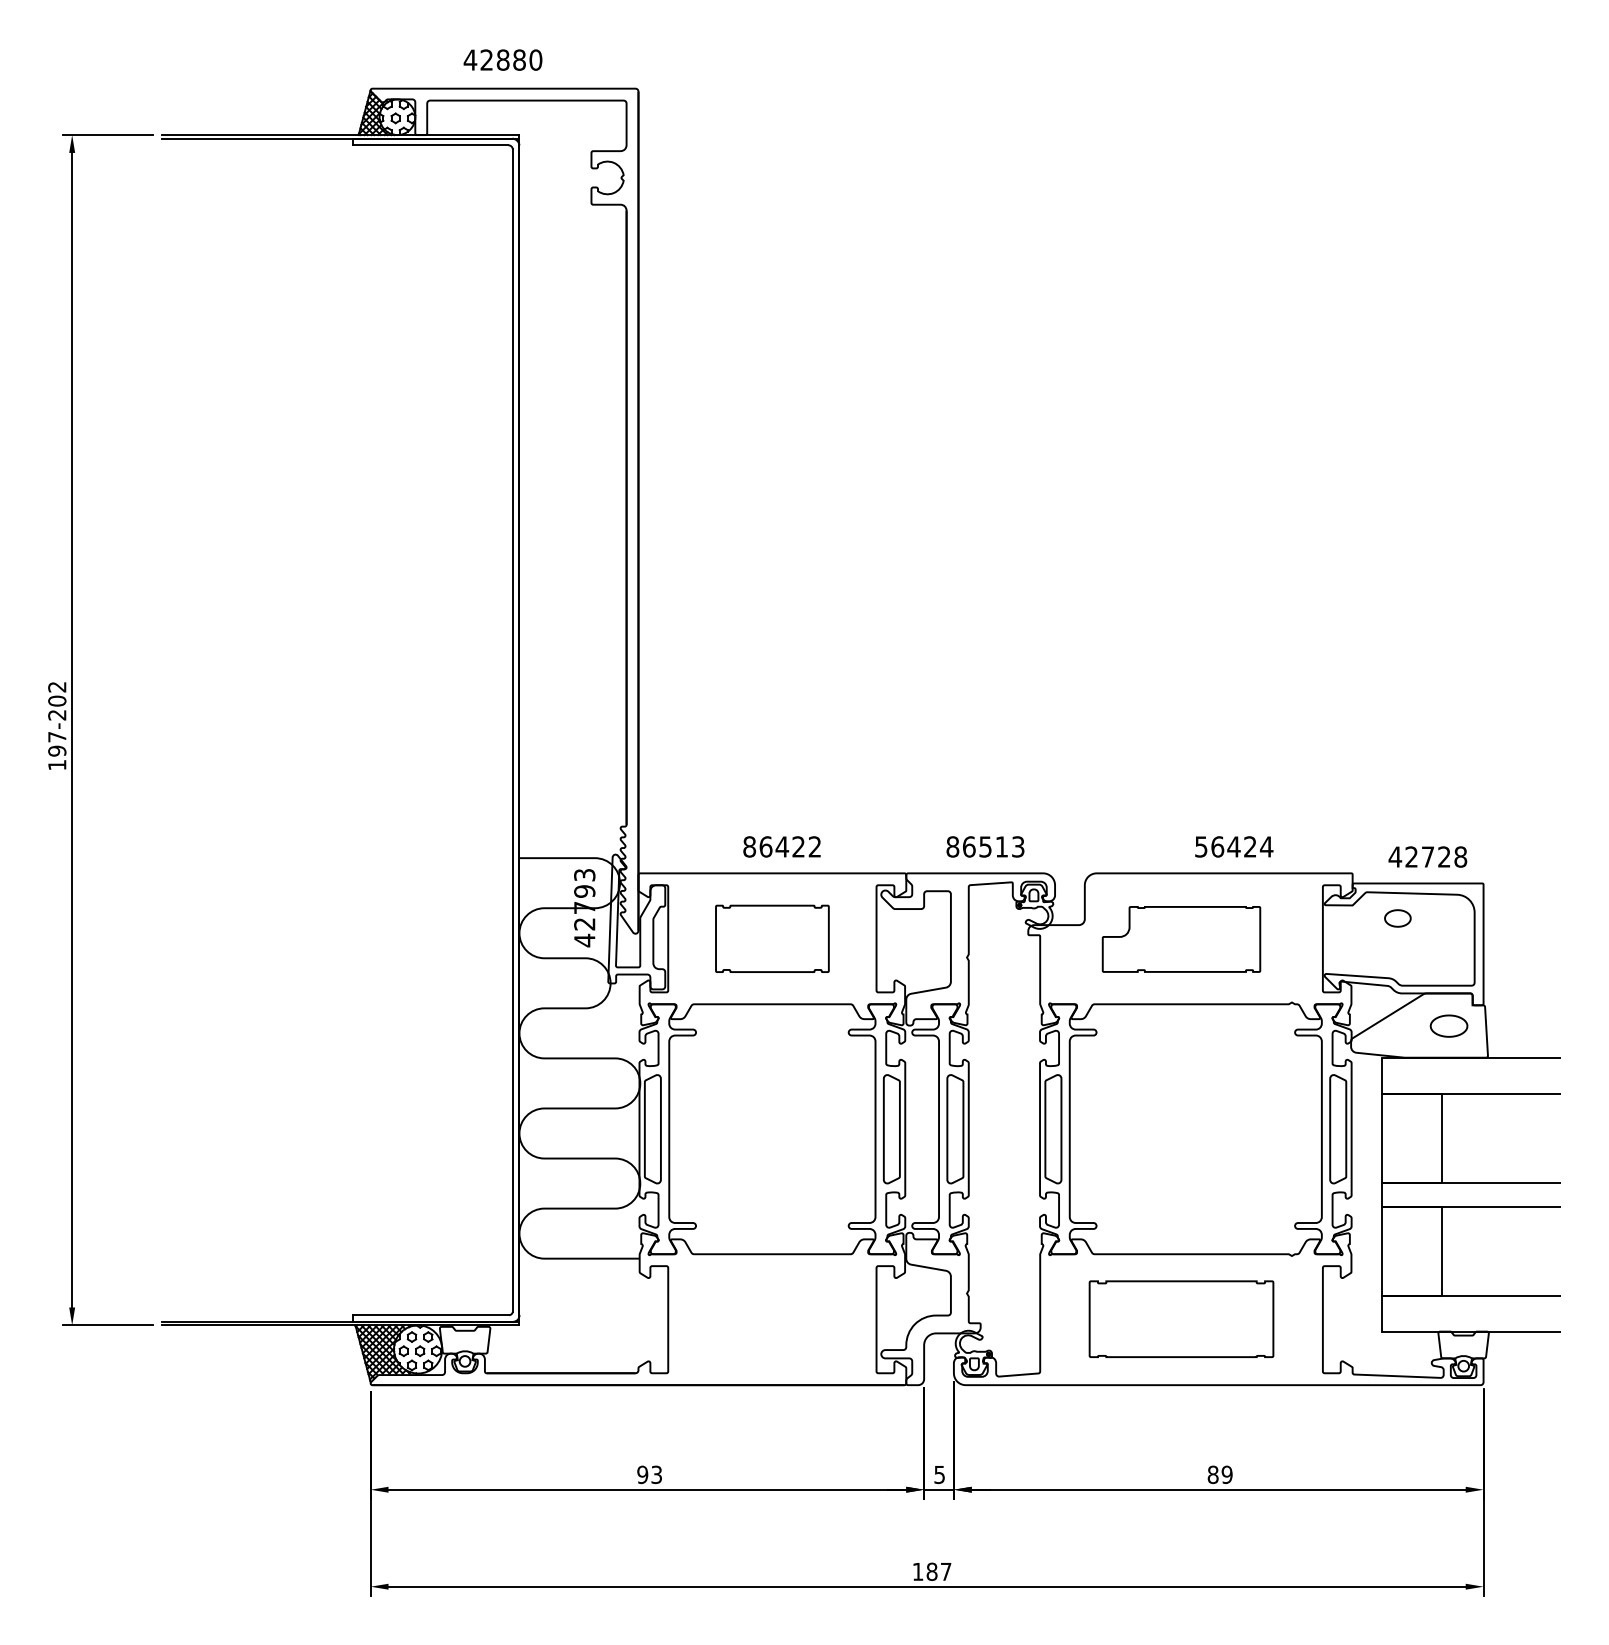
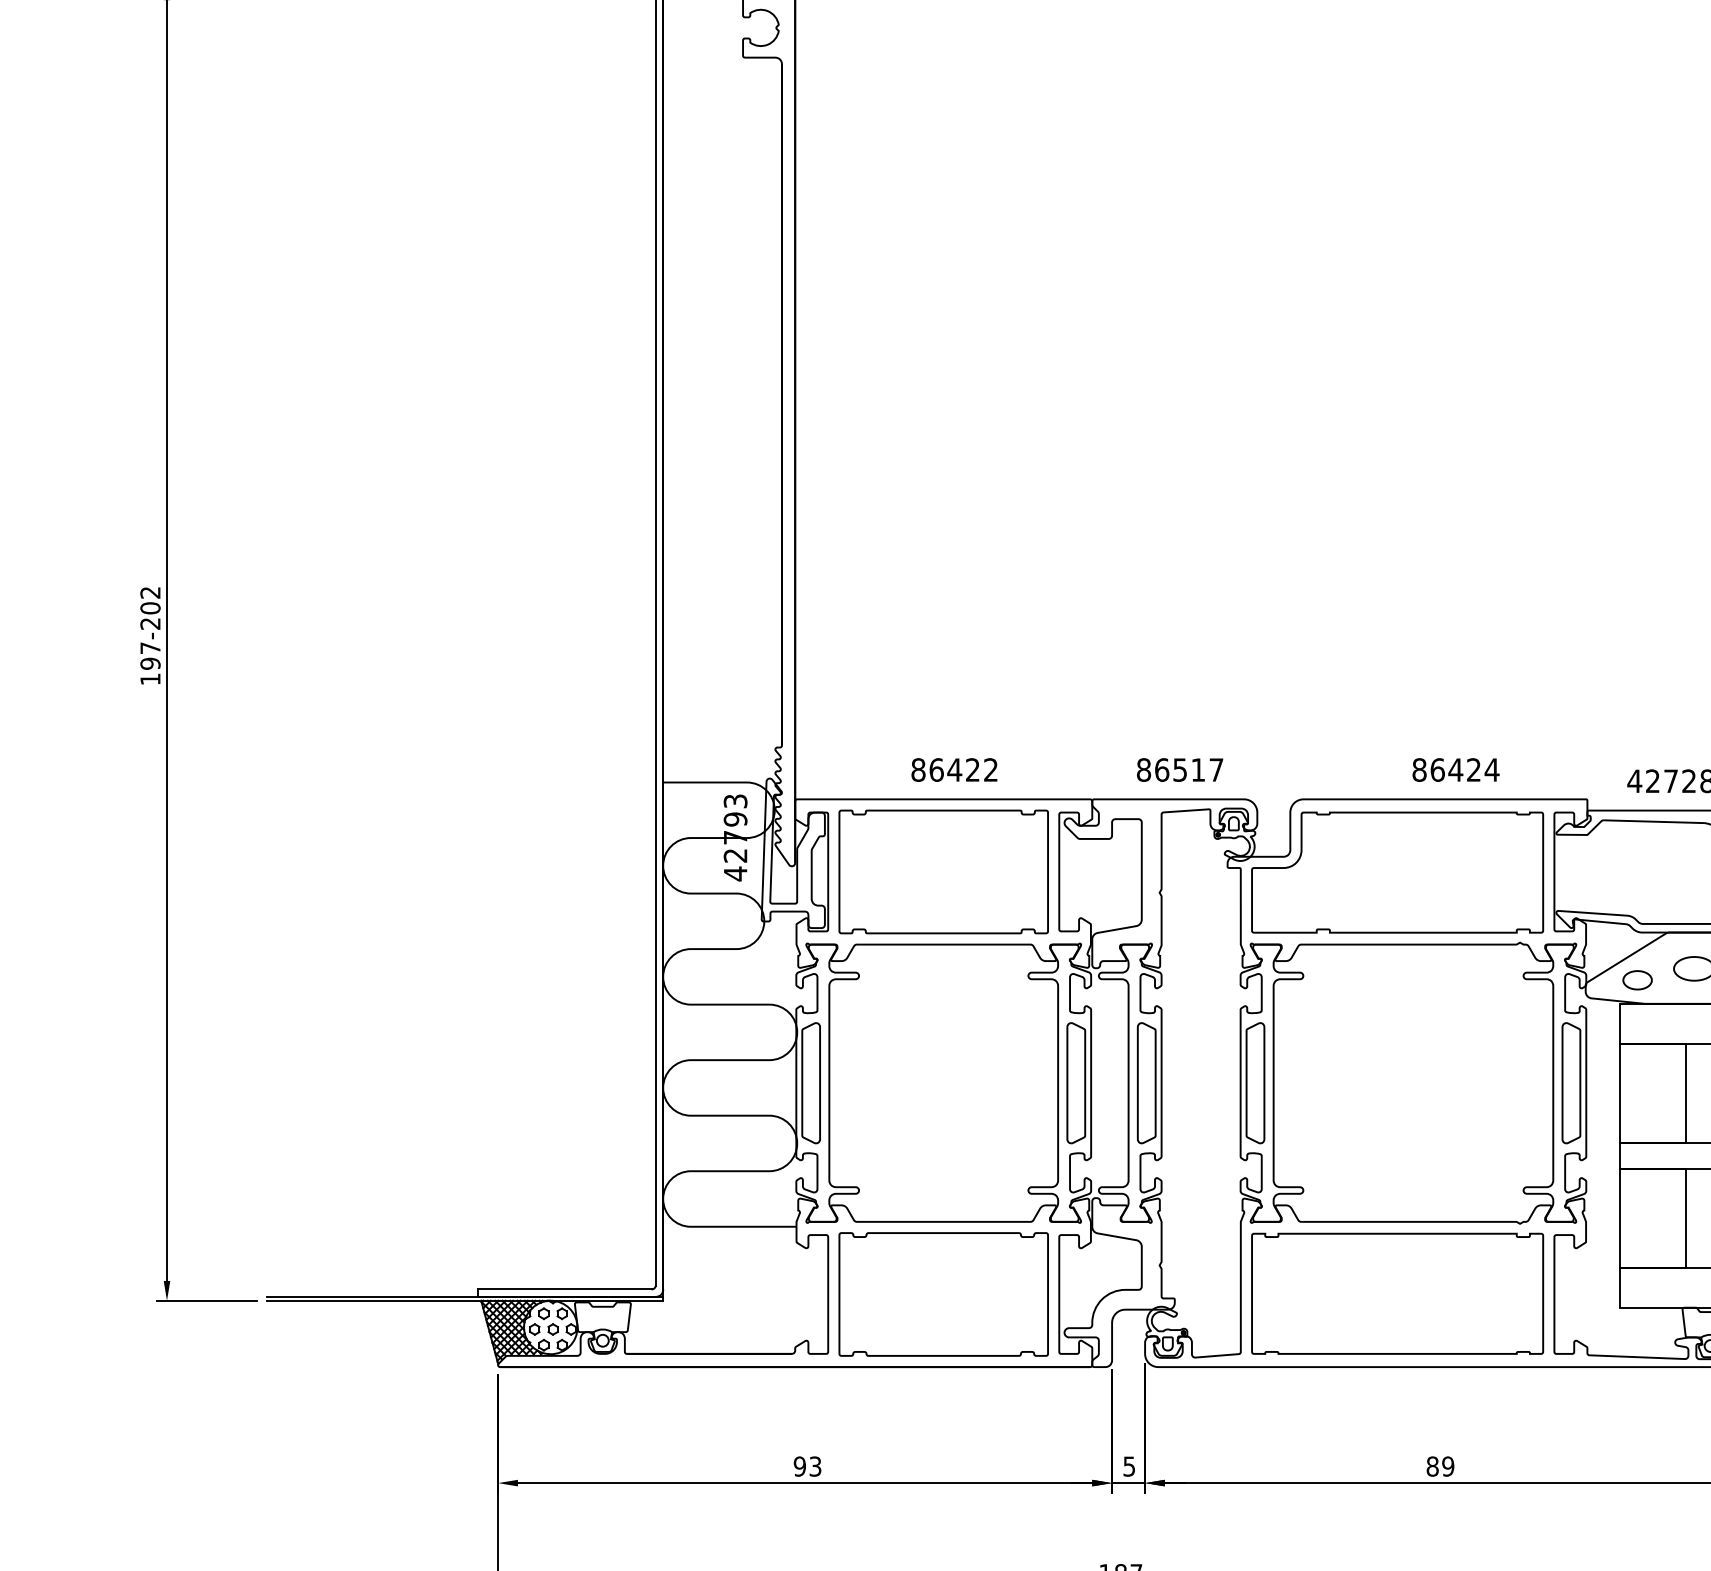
text: (1018, 846) -> (1216, 769), 86513 -> 86517
text: (1201, 846) -> (1419, 769), 56424 -> 86424
part: (1397, 918) -> (1637, 980), moved
part: (772, 938) -> (943, 871), size x1.67
part: (1181, 939) -> (1397, 872), size x1.67
part: (772, 1319) -> (943, 1294), added
part: (1181, 1319) -> (1397, 1294), size x1.43

